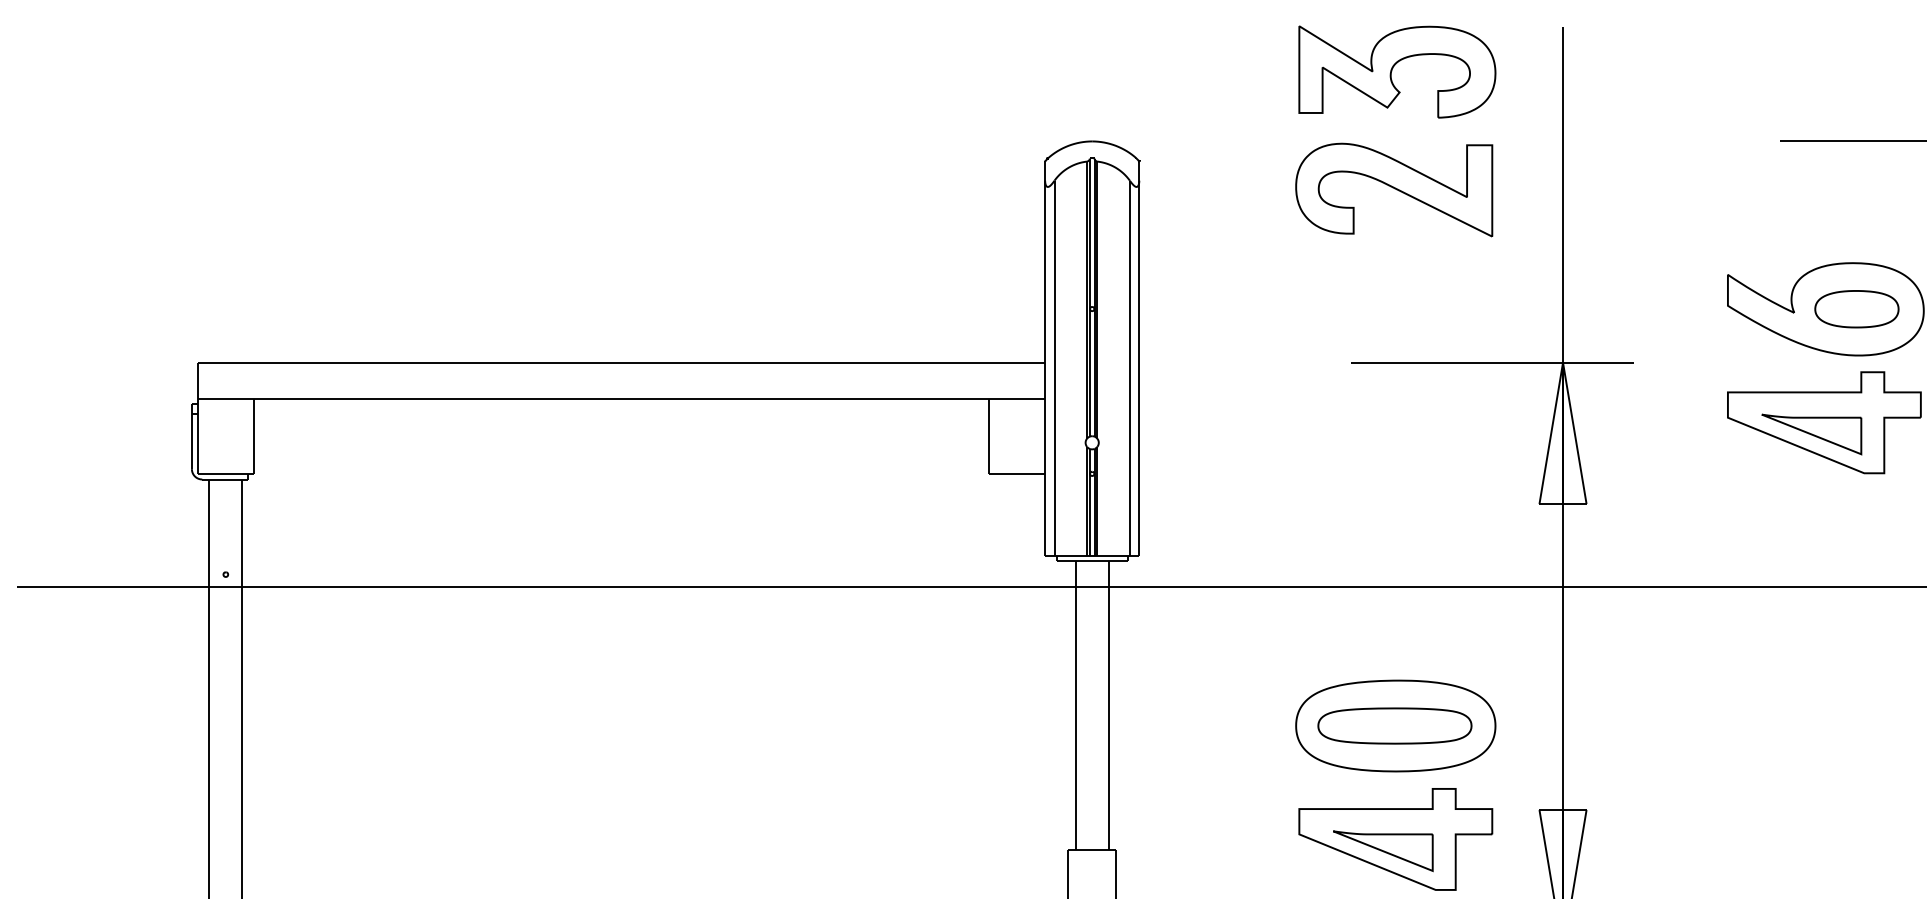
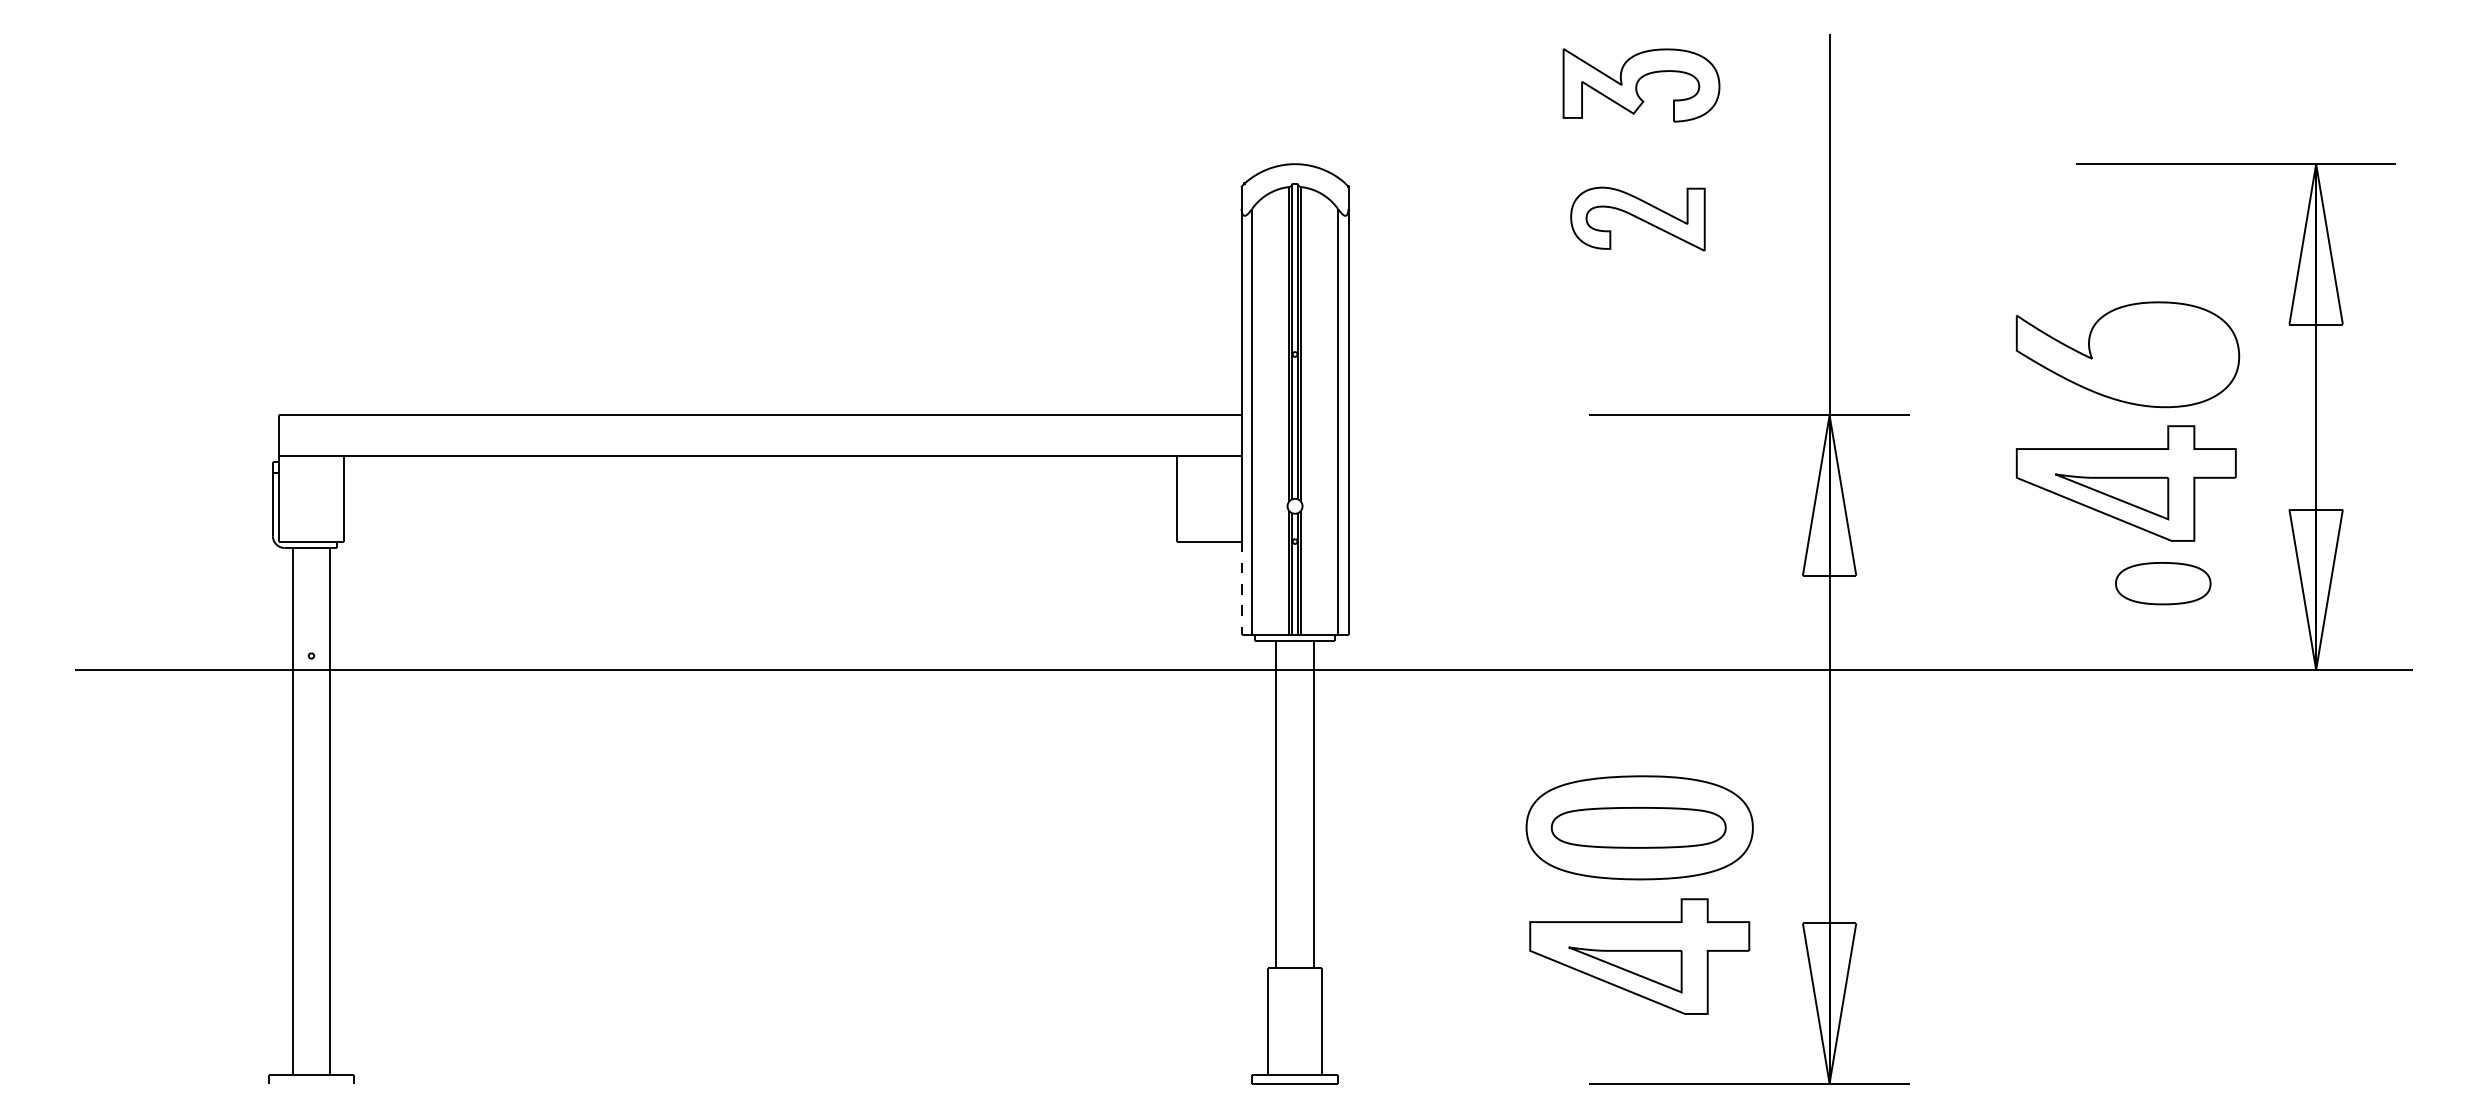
part: (1397, 72) -> (1641, 85), size x0.7
part: (1393, 189) -> (1637, 218), size x0.6
part: (1857, 309) -> (2163, 583), moved
line: (1045, 515) -> (1241, 588), solid -> dashed

